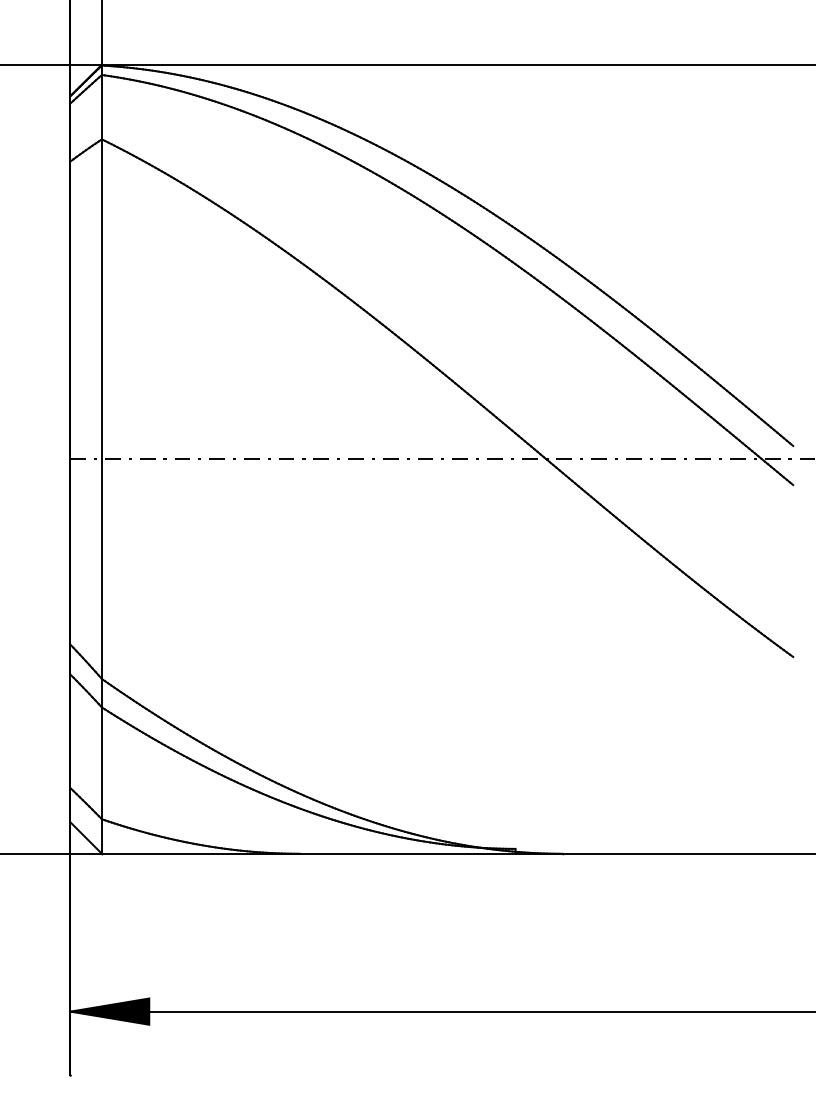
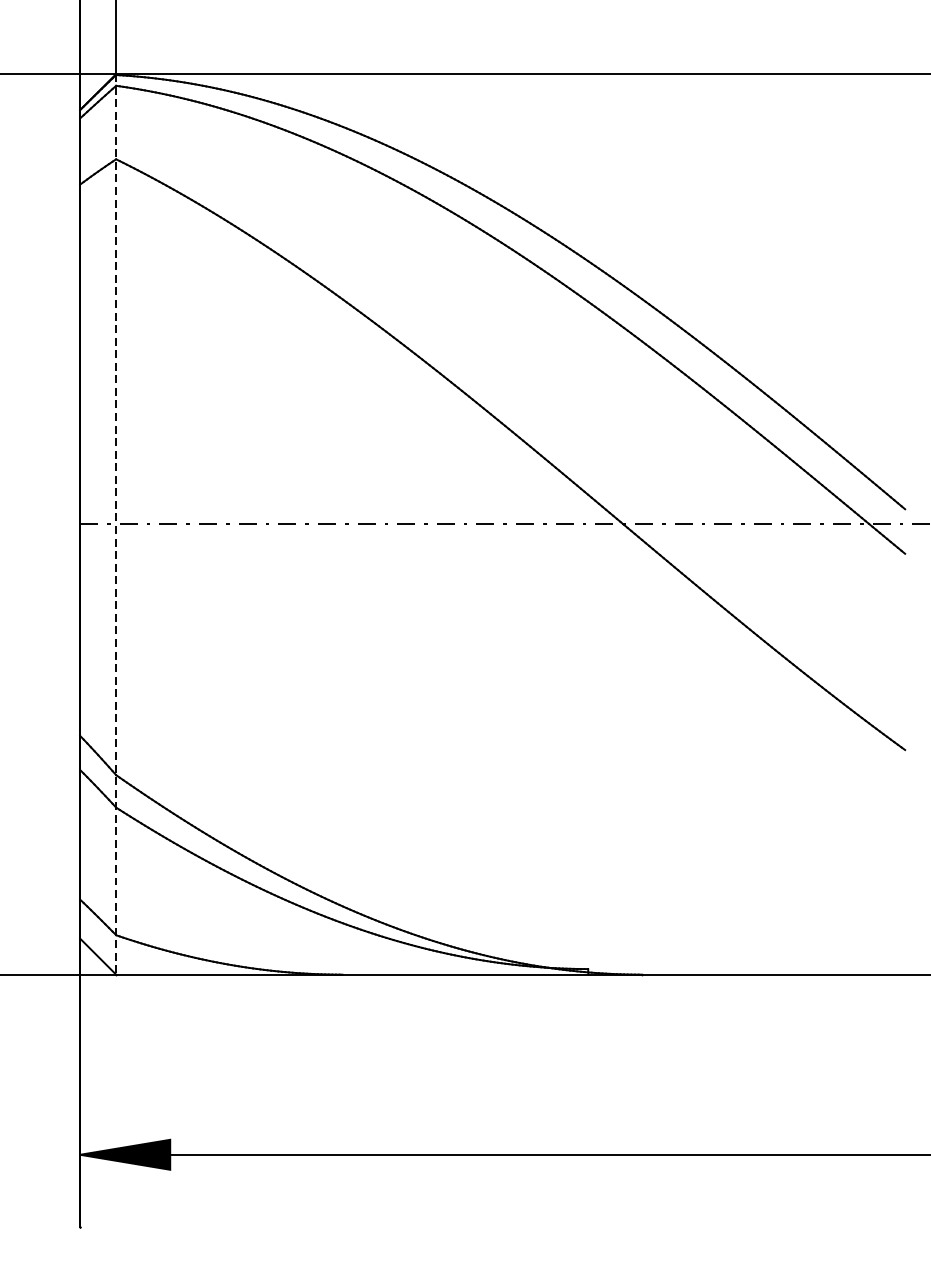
line: (101, 459) -> (115, 524), solid -> dashed

